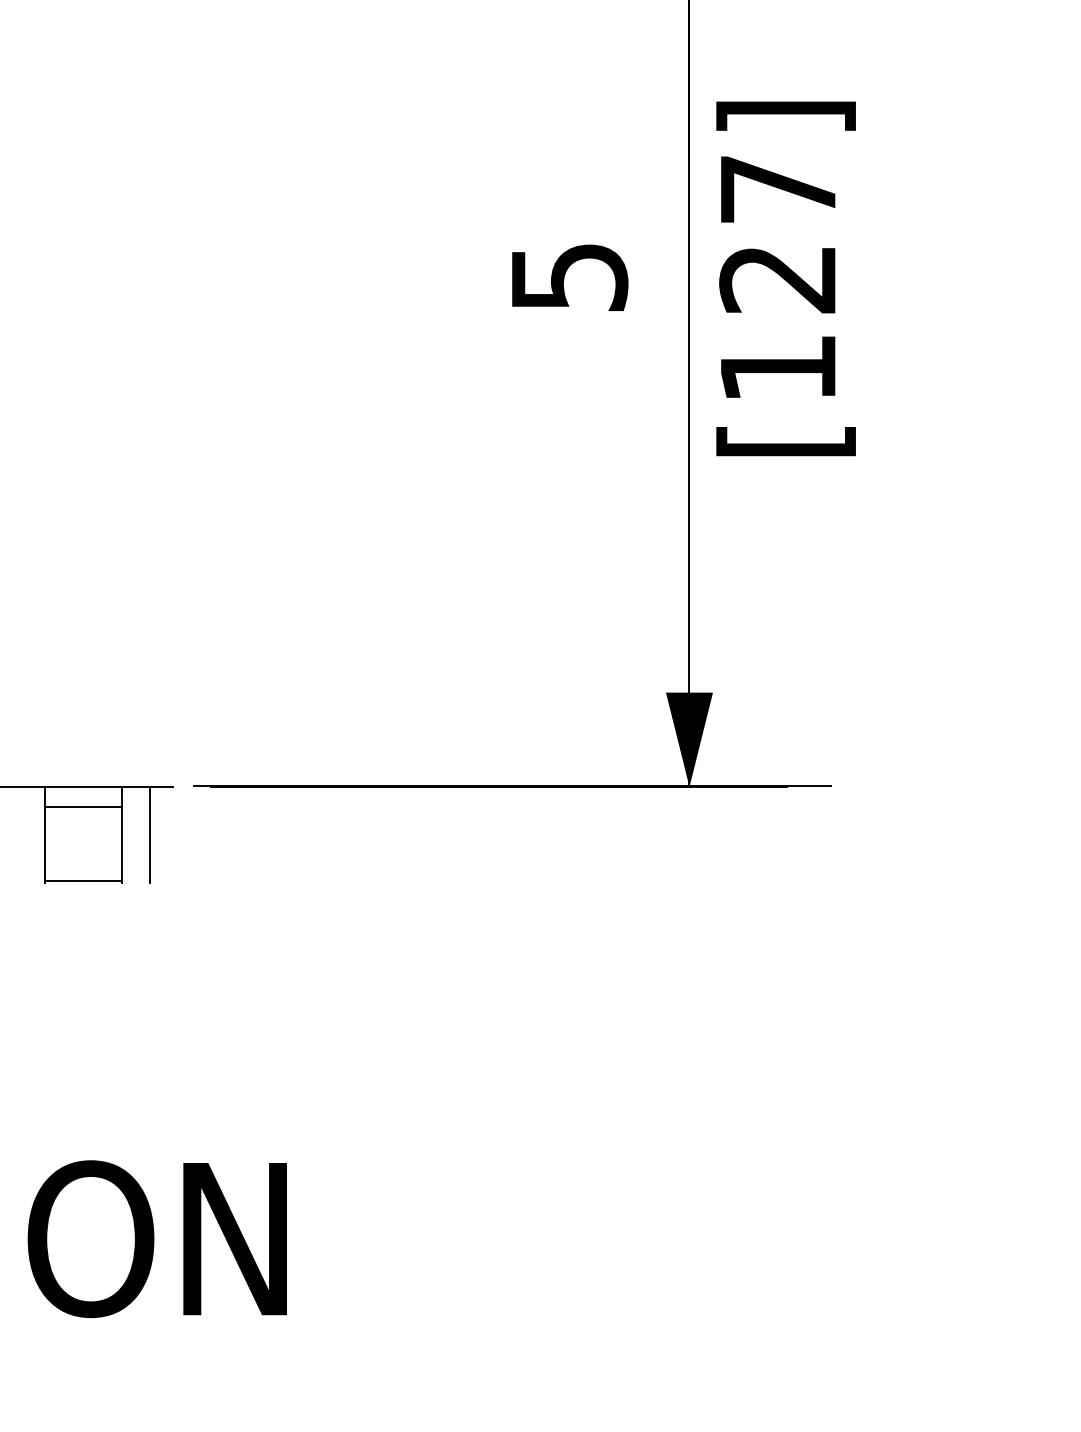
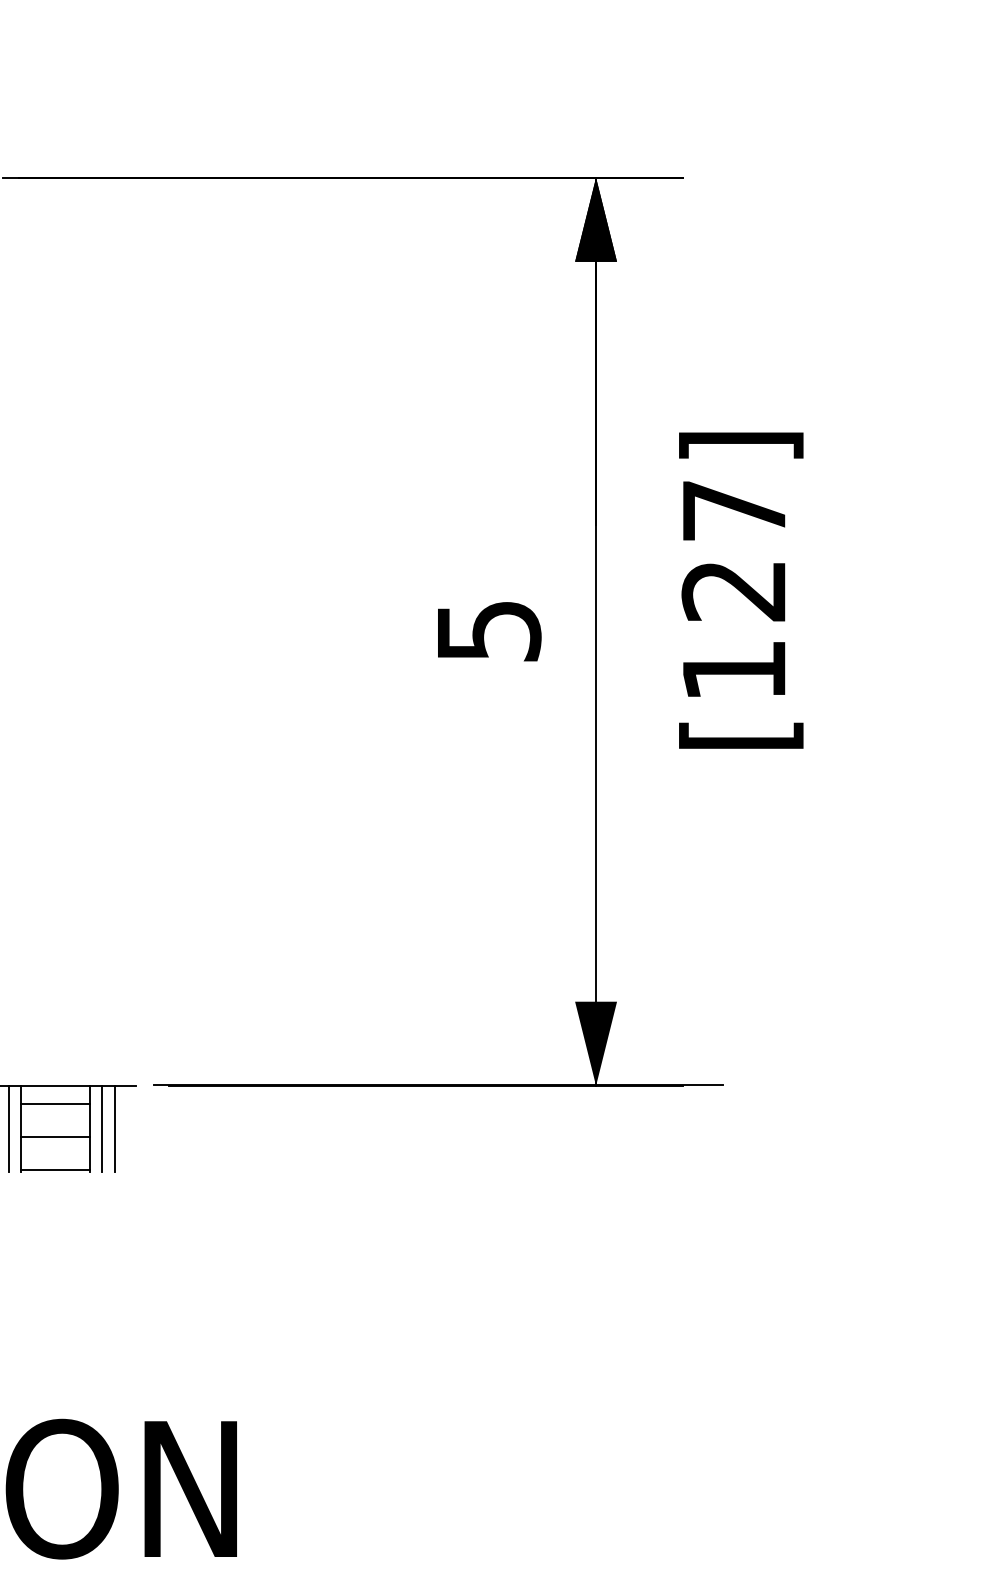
text: (786, 278) -> (741, 590), moved
line: (30, 834) -> (8, 1128), added
line: (136, 834) -> (102, 1128), added
line: (83, 843) -> (55, 1136), added

